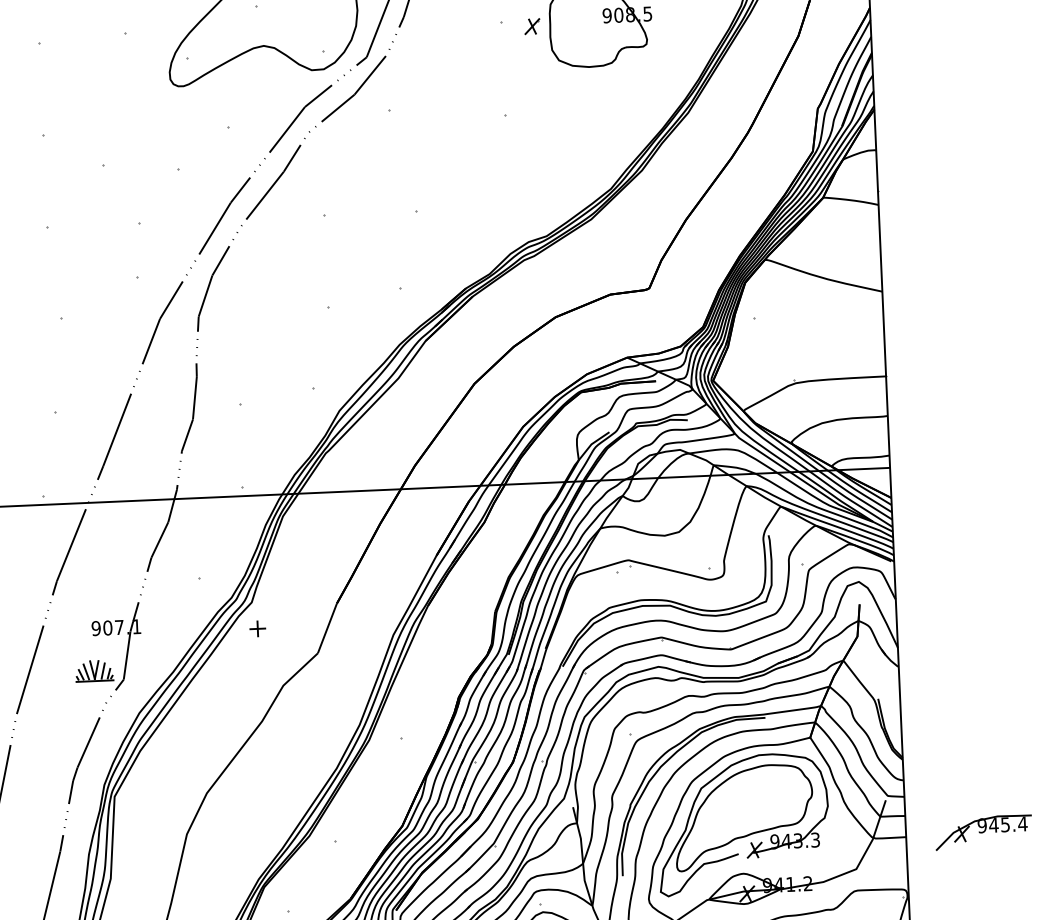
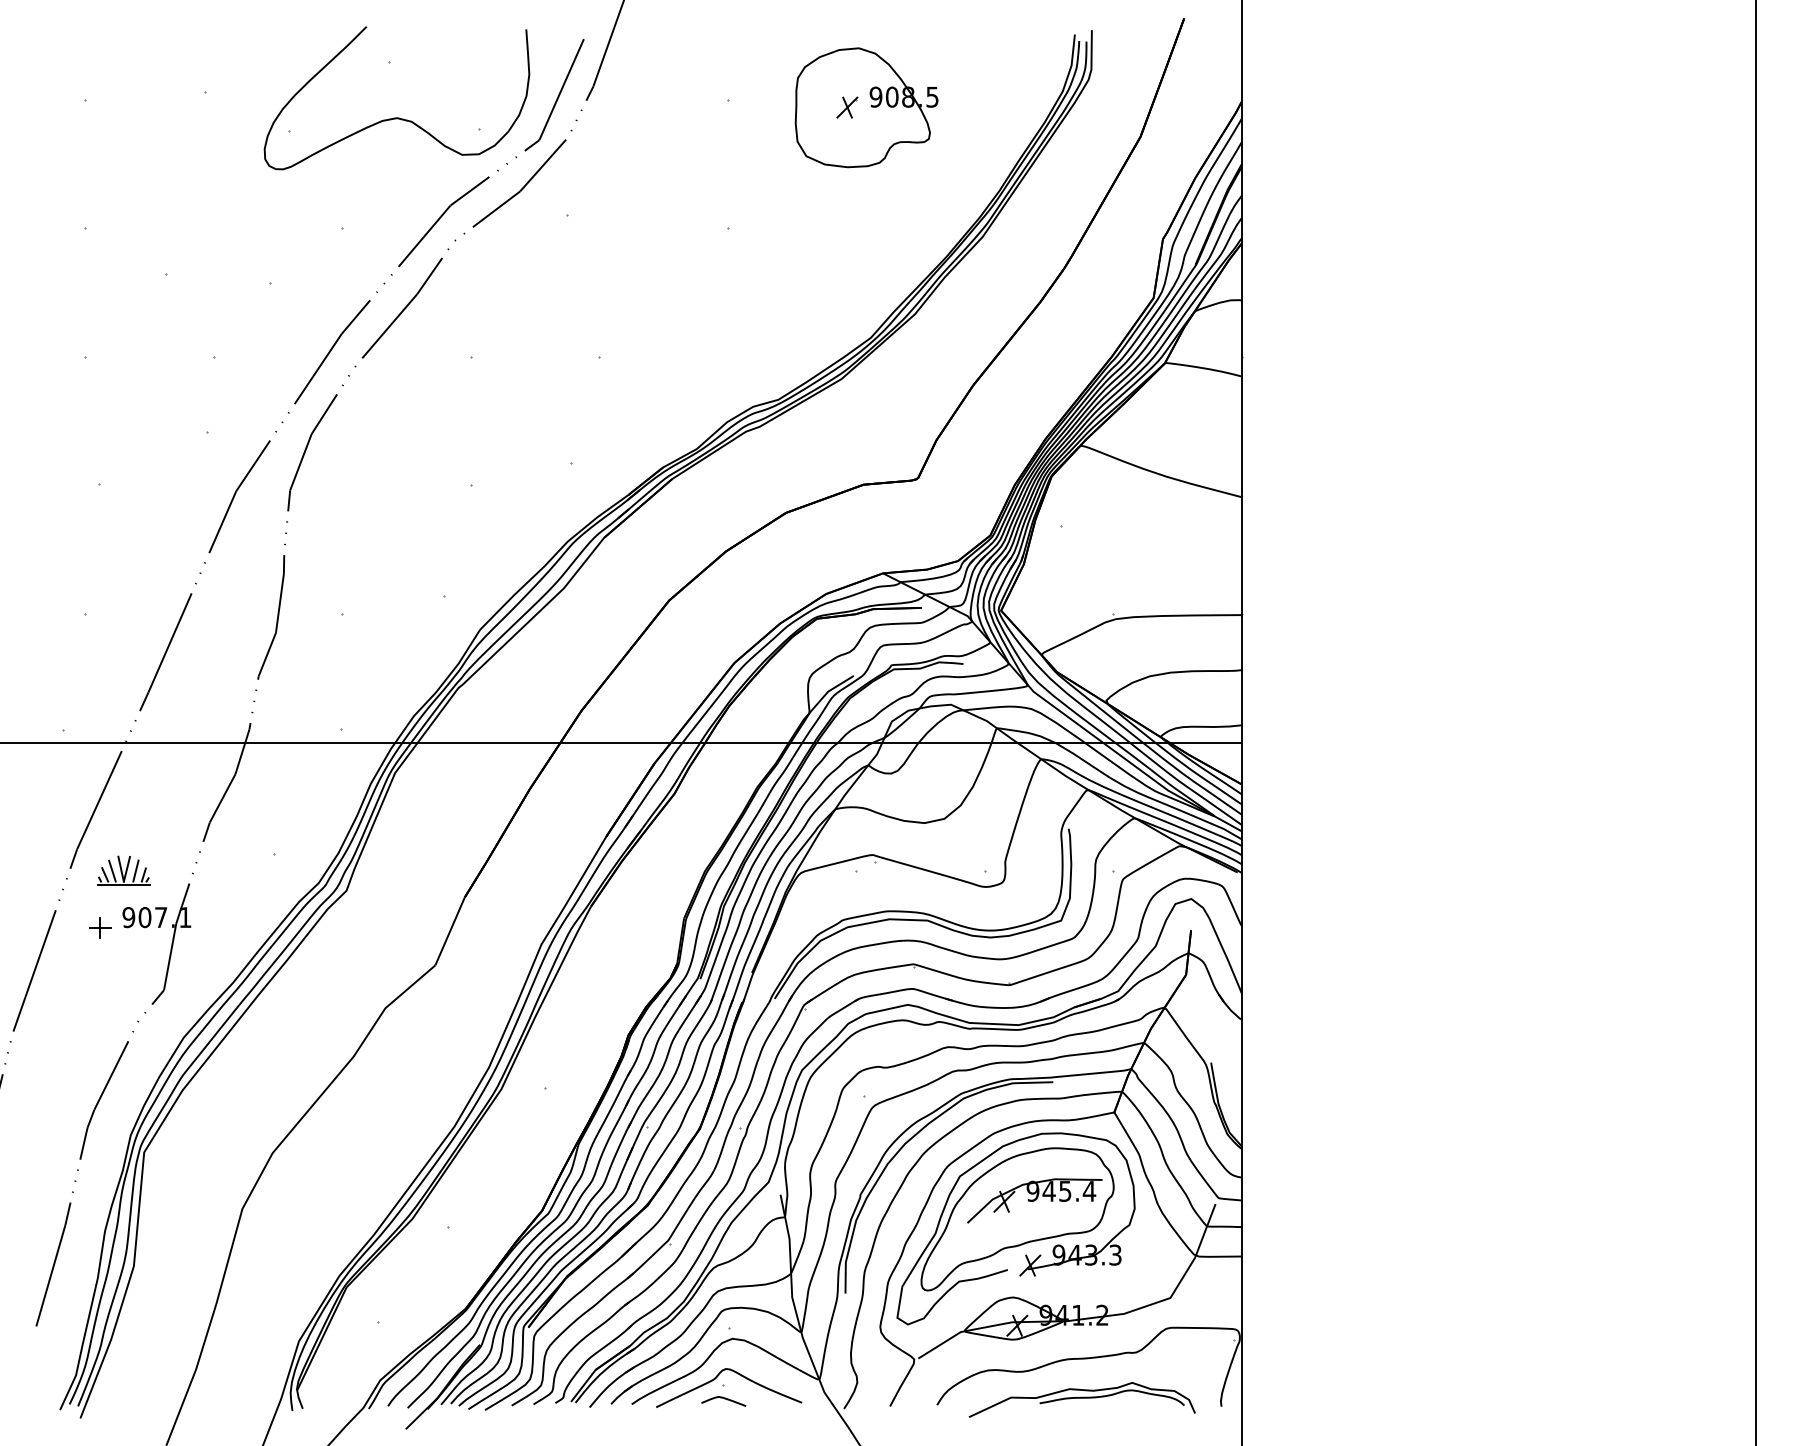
part: (532, 26) -> (847, 107), moved
part: (257, 628) -> (100, 927), moved
part: (94, 671) -> (123, 870), moved
part: (983, 832) -> (1034, 1200), moved

